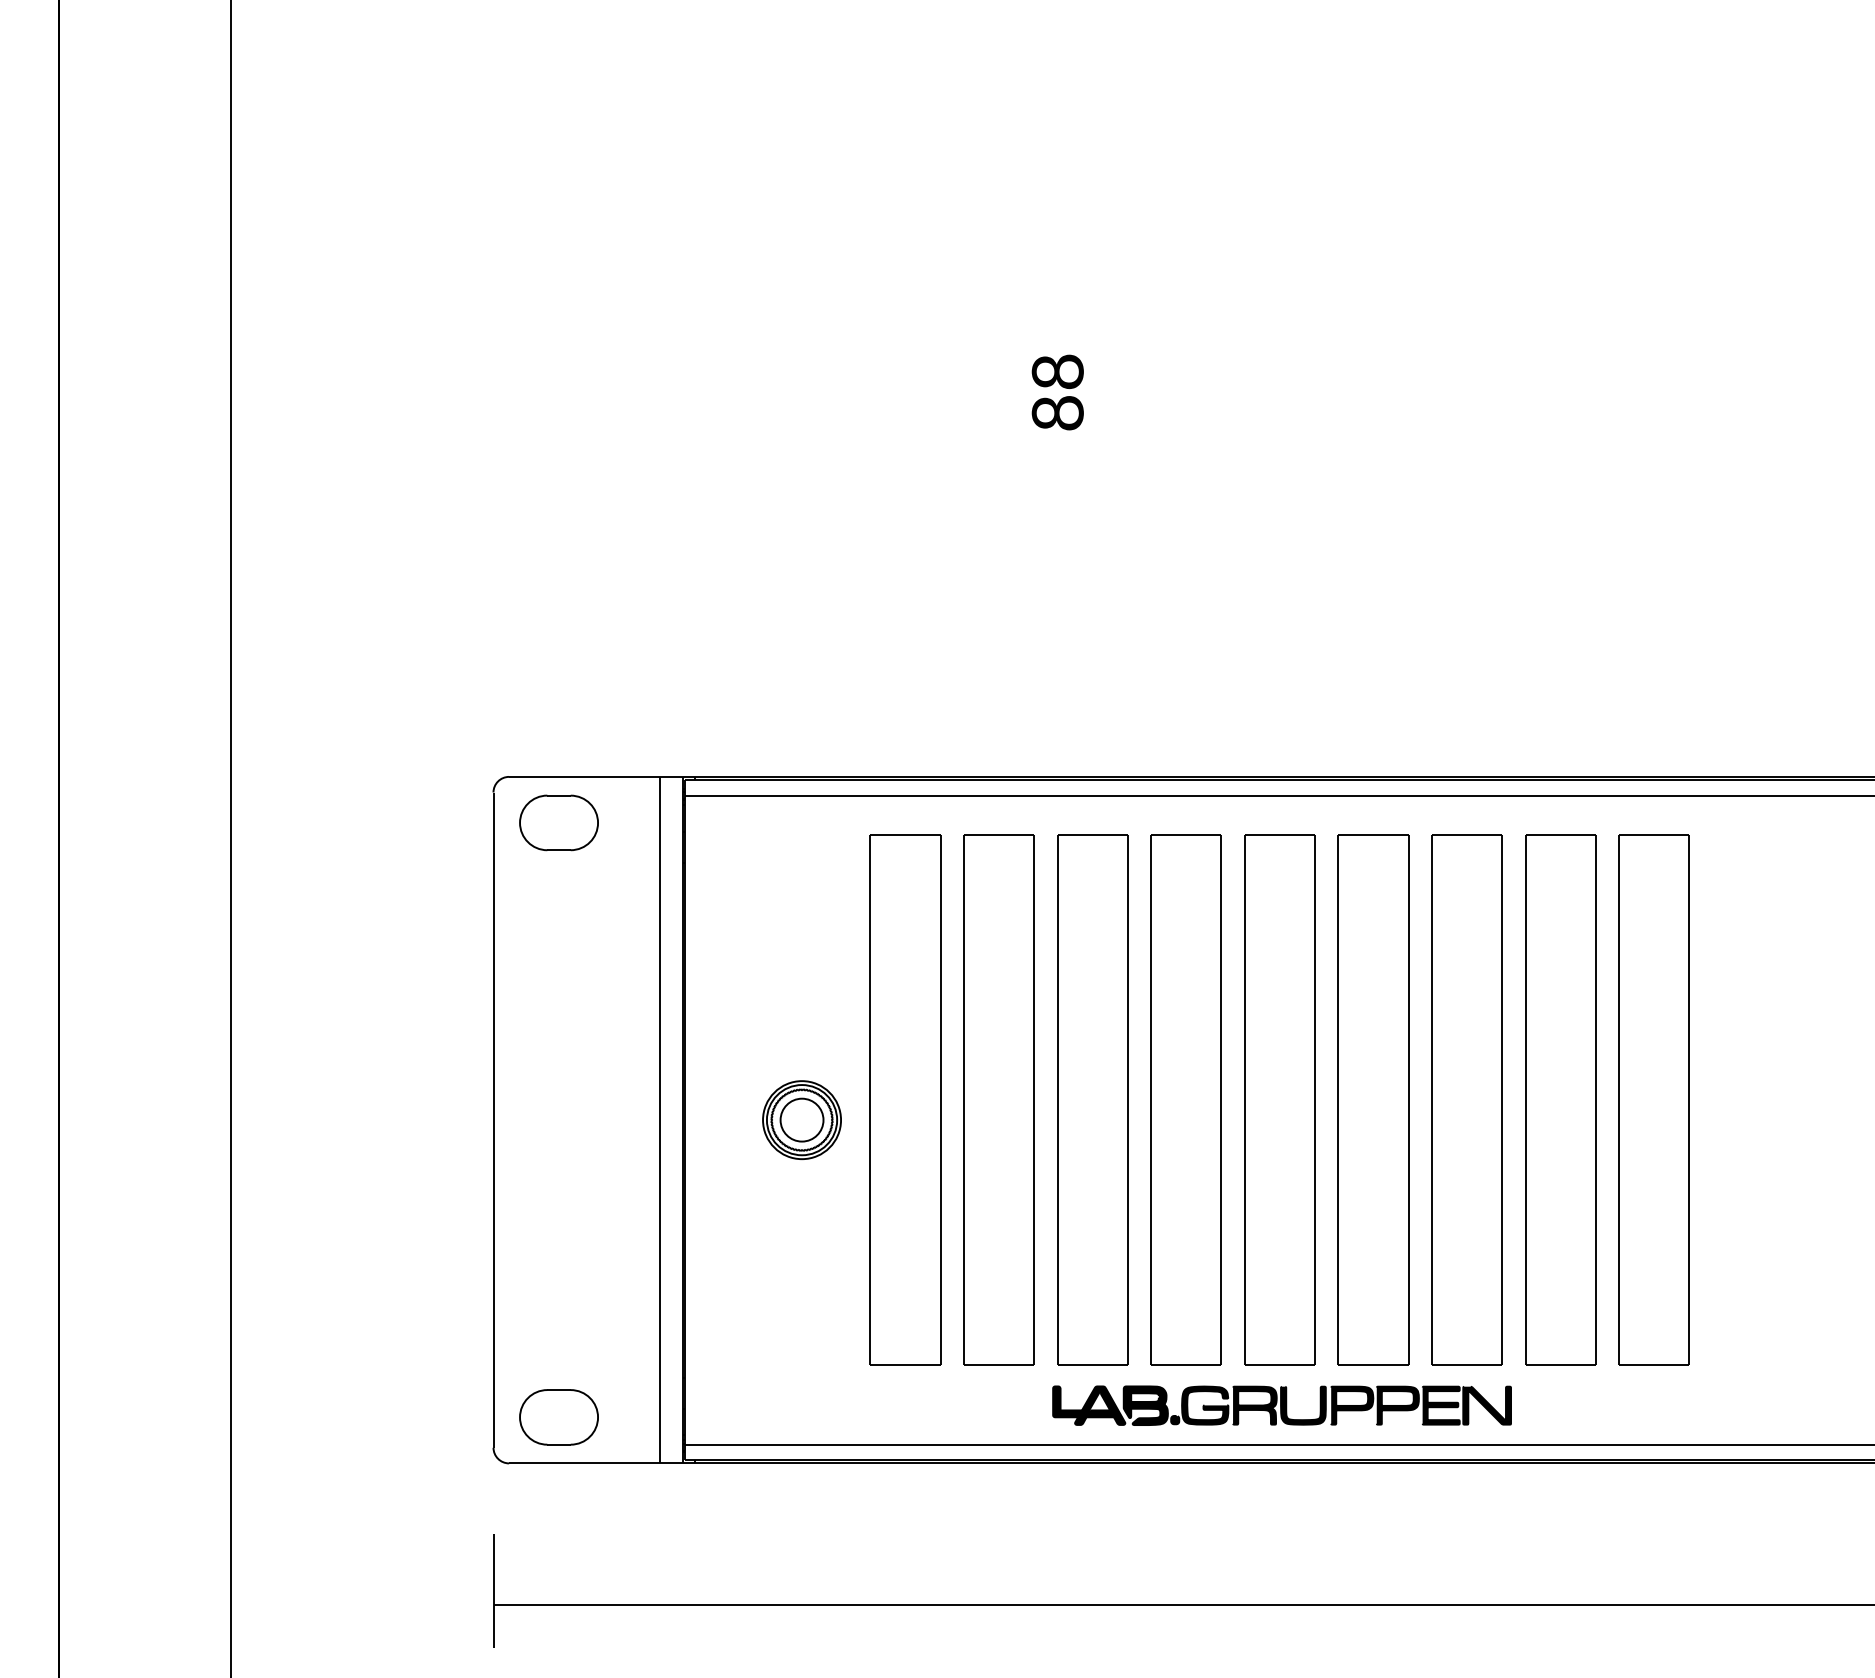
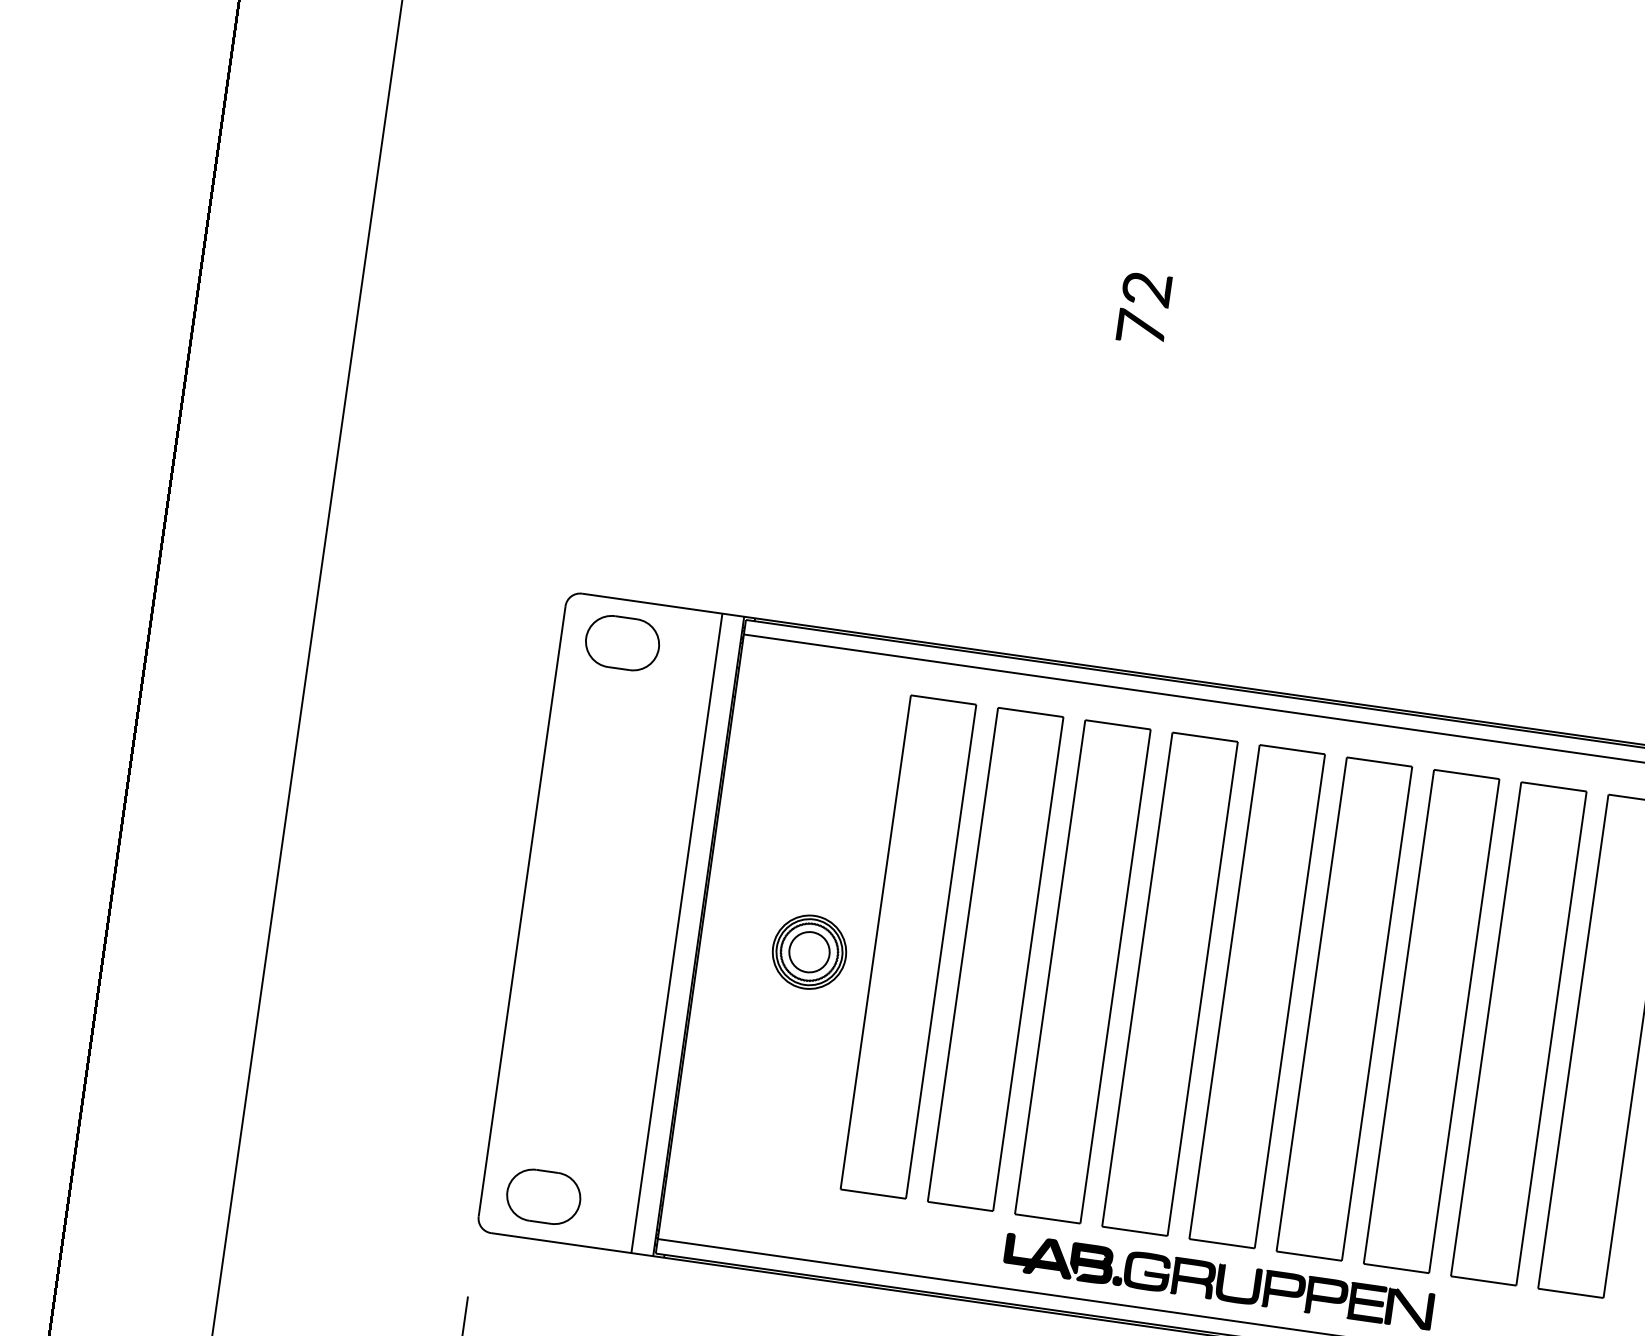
text: (1057, 392) -> (1143, 308), 88 -> 72

